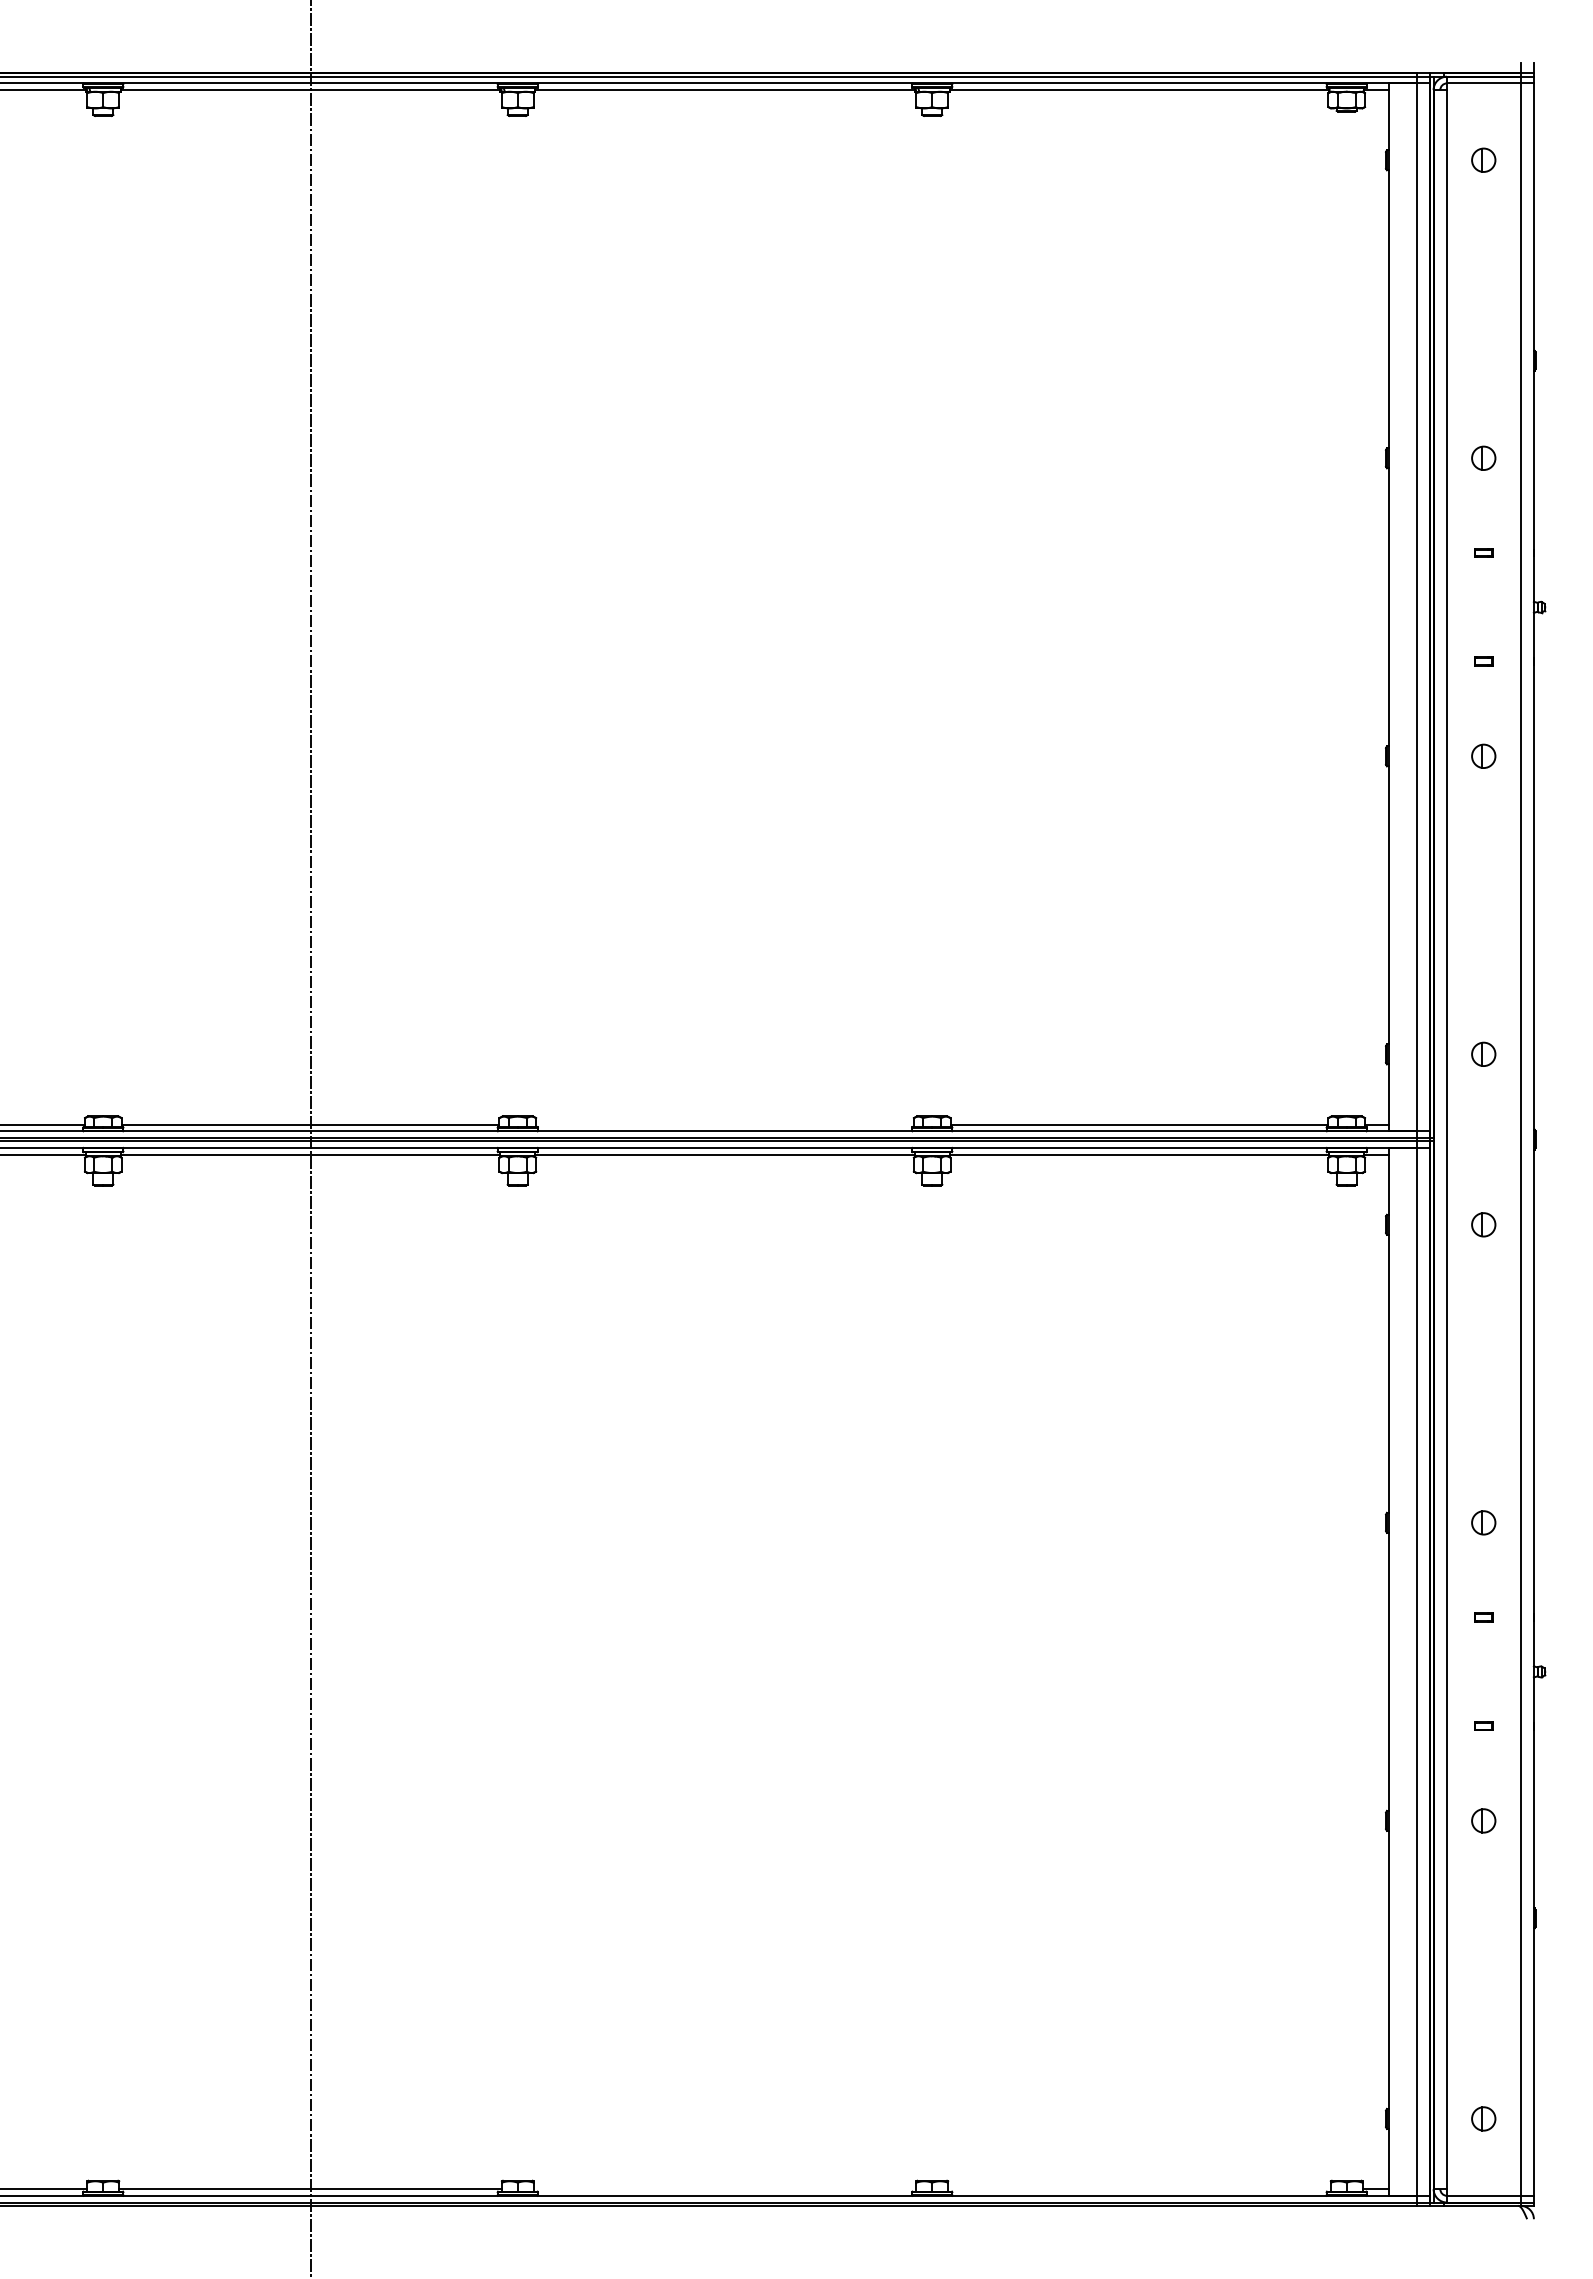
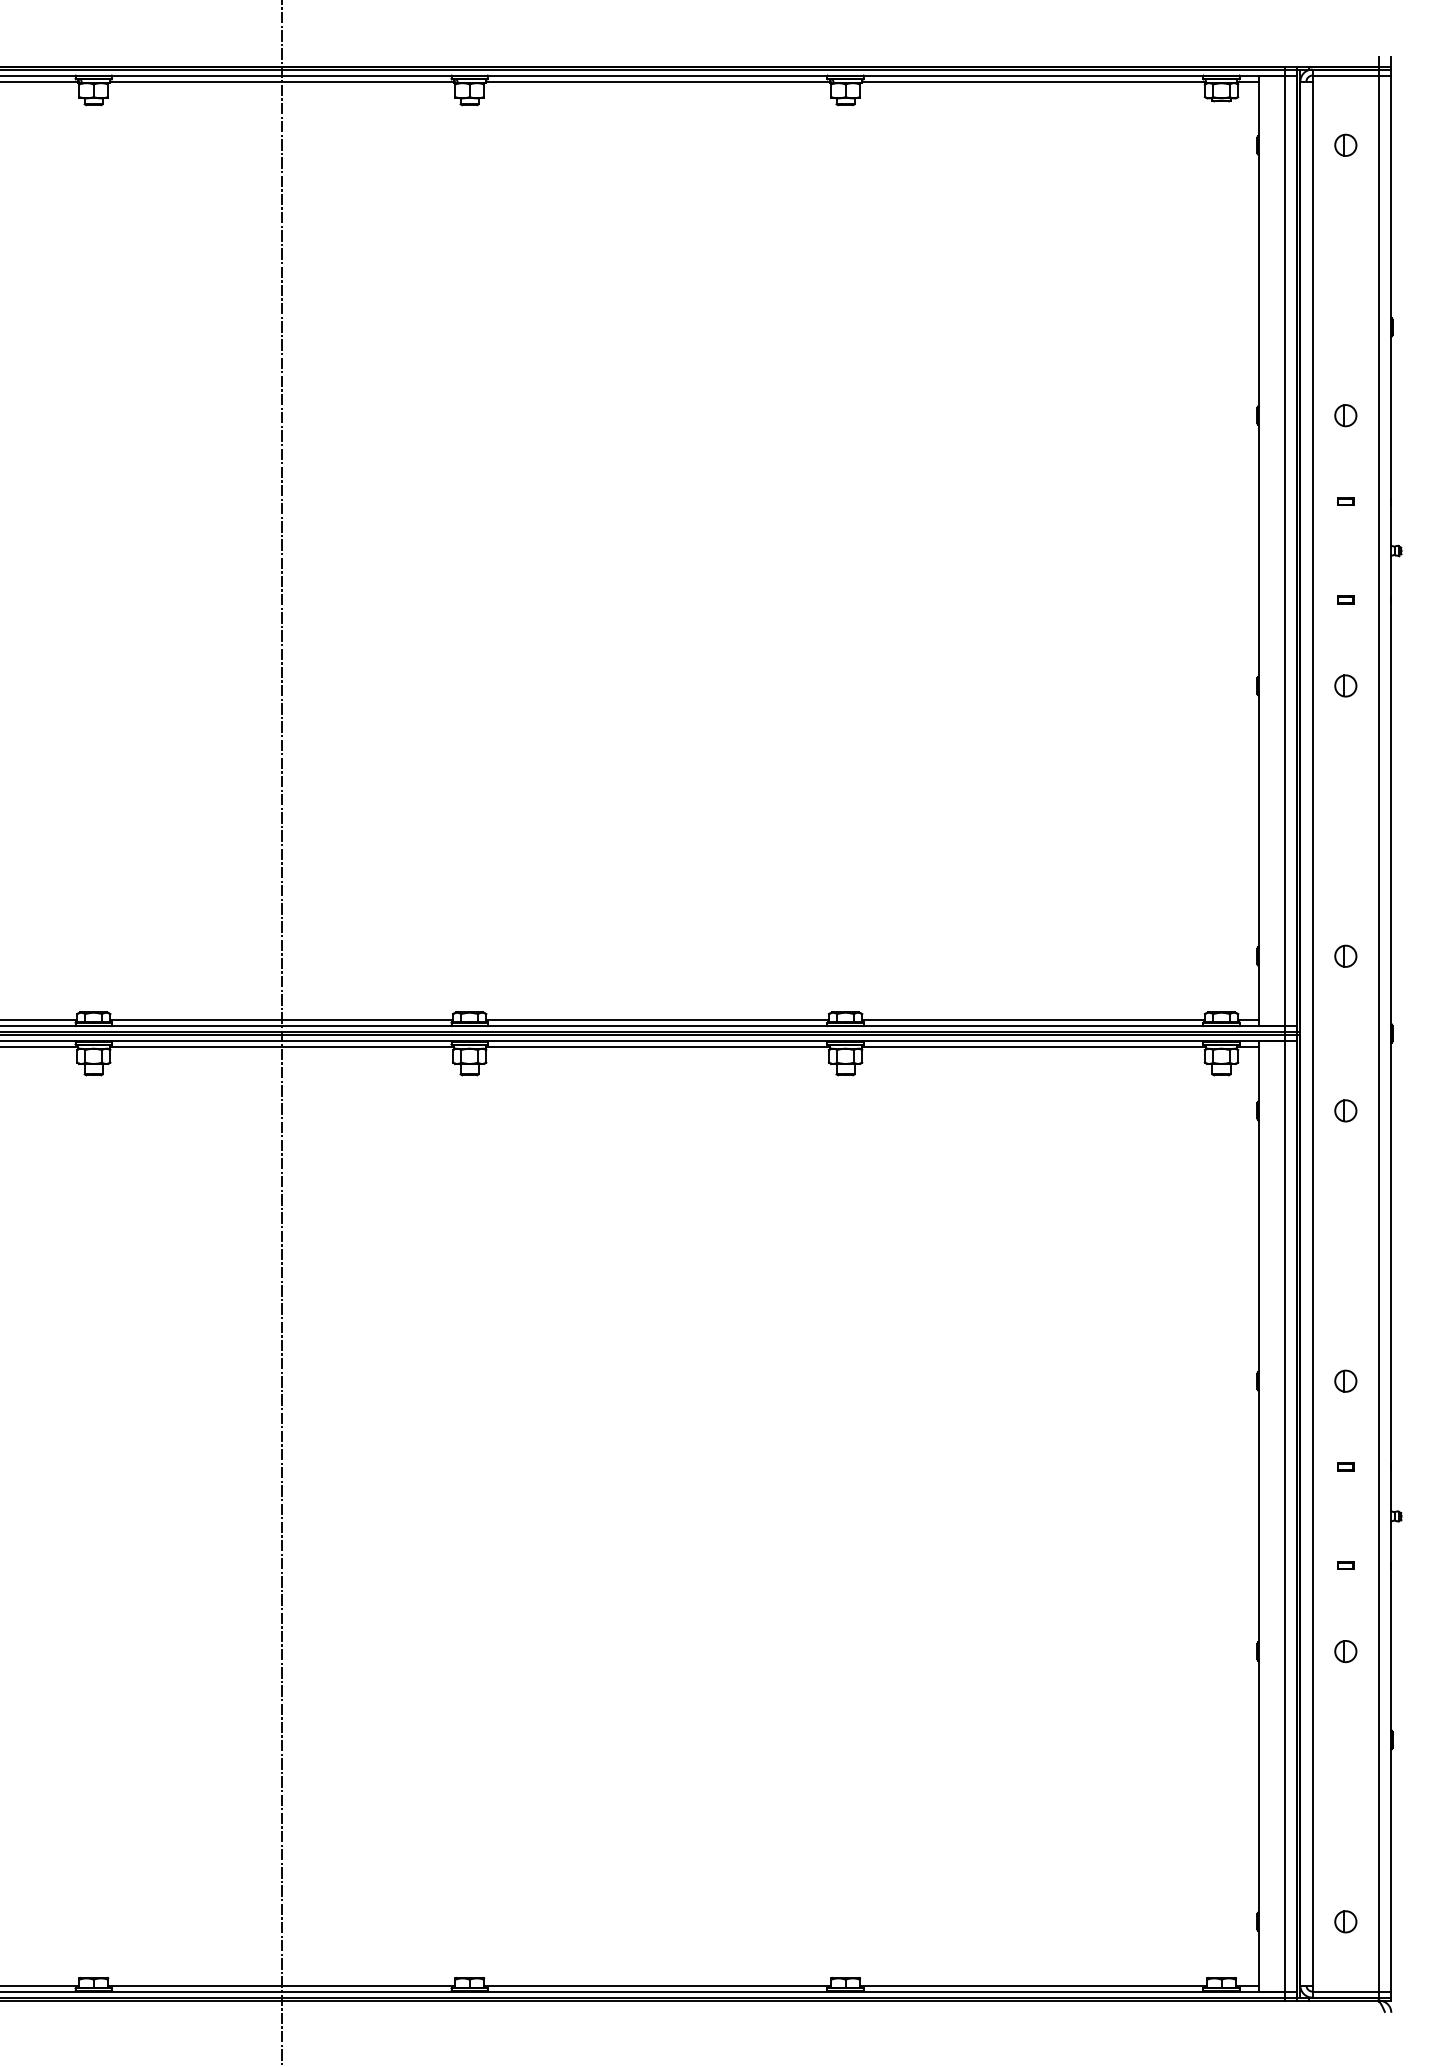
line: (724, 1124) -> (657, 1019), added
line: (724, 2189) -> (657, 1985), added
line: (1139, 2189) -> (1033, 1985), added

